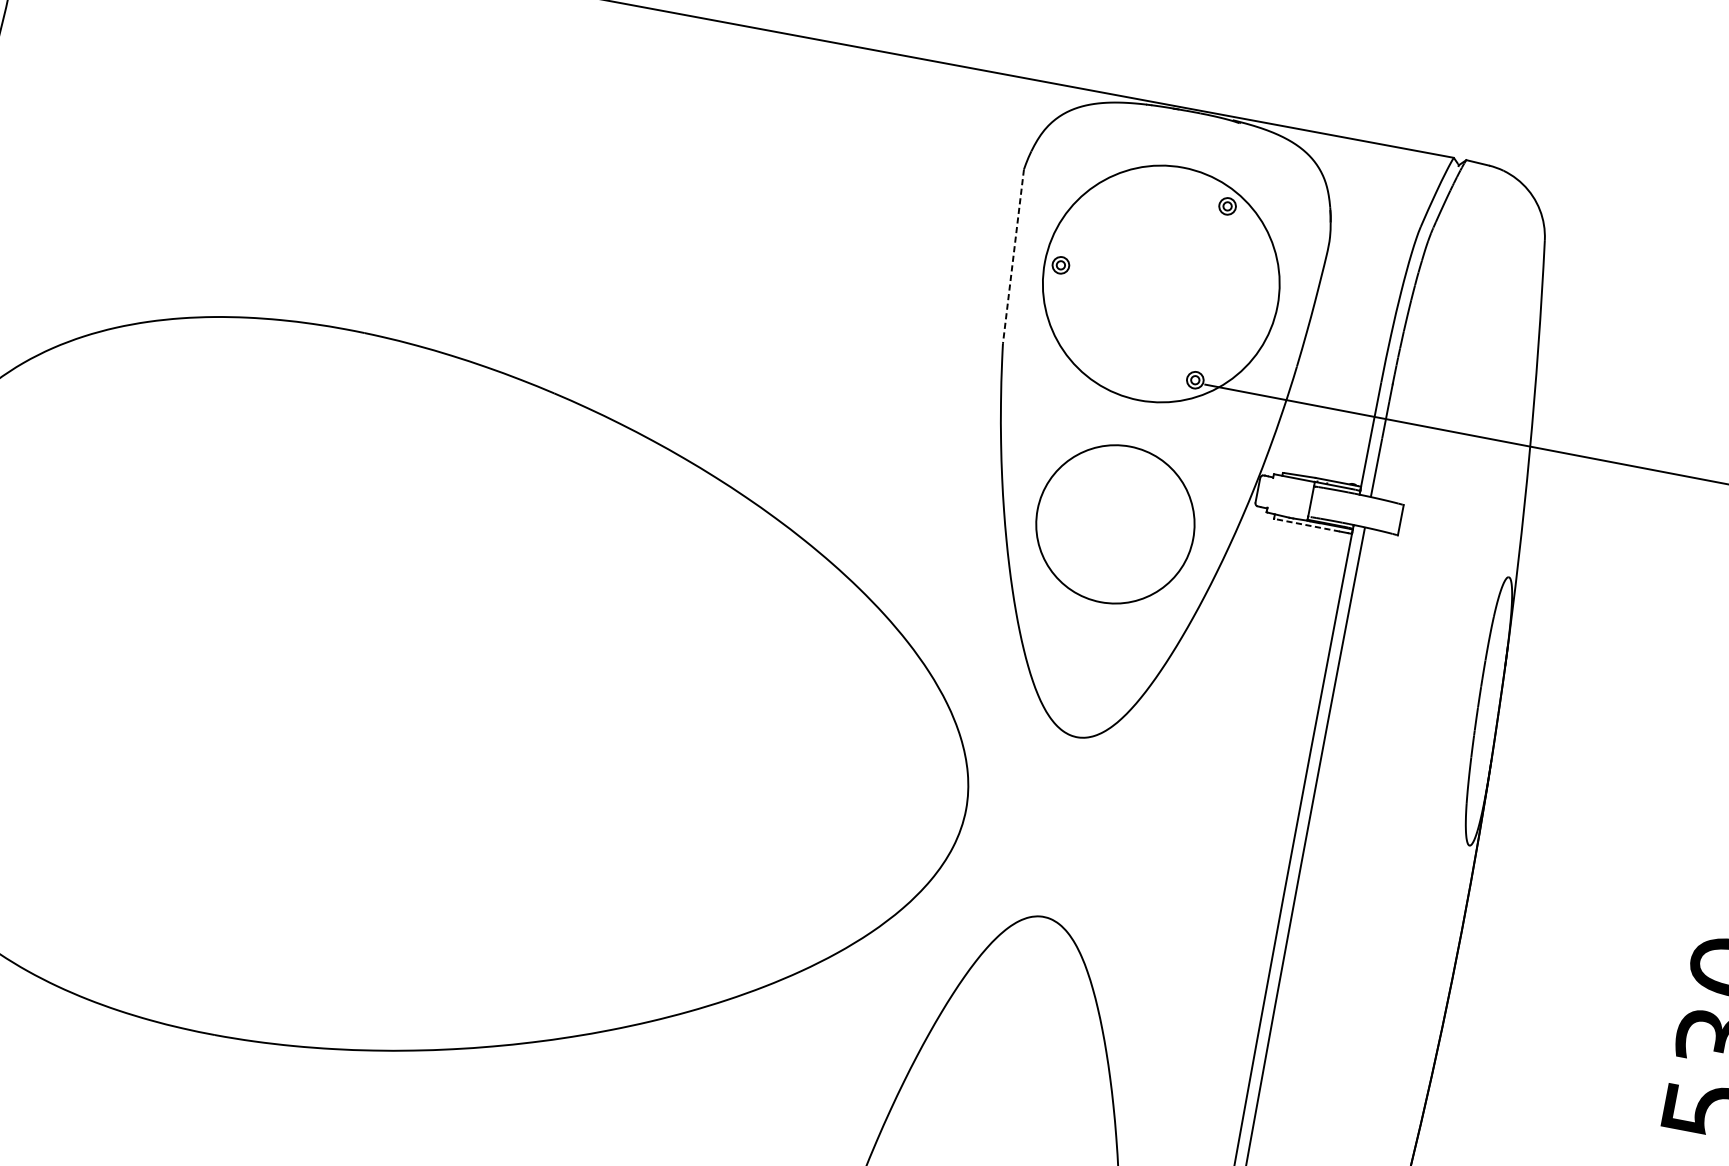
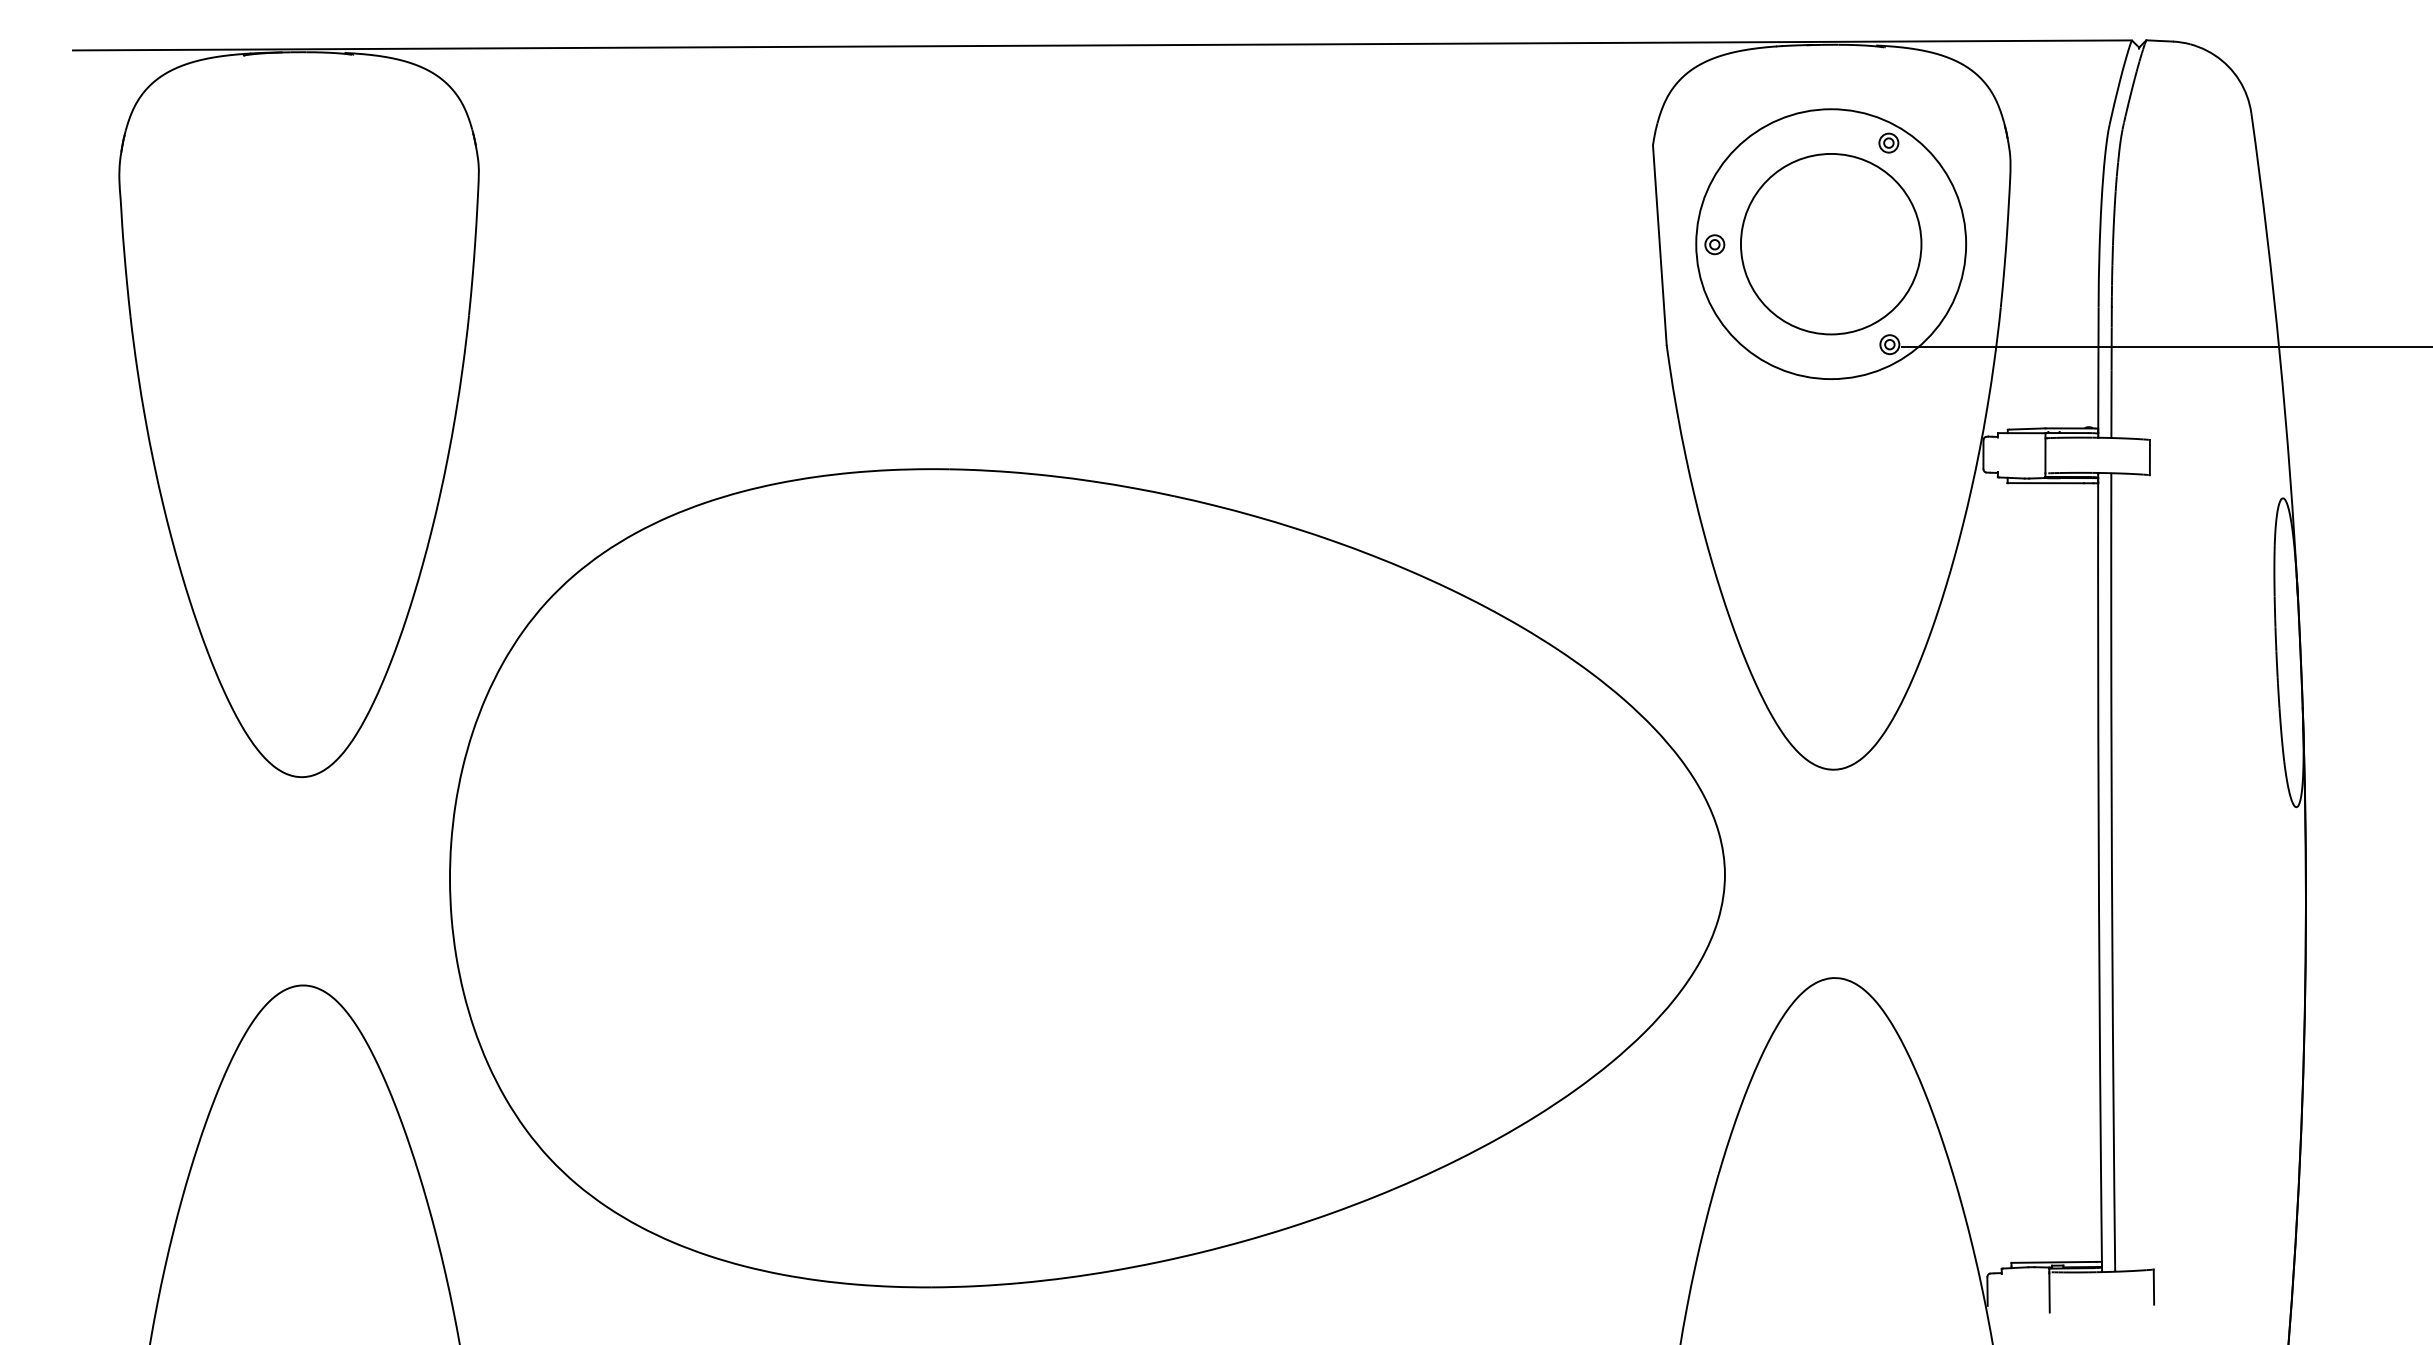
line: (1013, 256) -> (1659, 245), dashed -> solid
circle: (1115, 524) -> (1831, 244), moved
line: (1306, 525) -> (2045, 483), dashed -> solid

